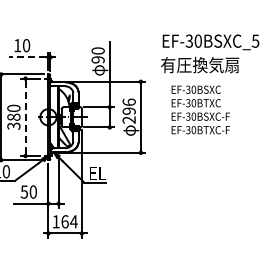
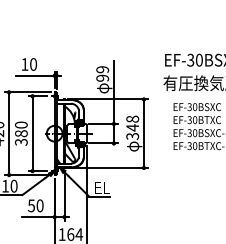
text: (97, 50) -> (102, 69), 90 -> 99
line: (27, 57) -> (34, 75), dashed -> solid
text: (128, 110) -> (131, 127), 296 -> 348
line: (25, 117) -> (32, 133), dashed -> solid

